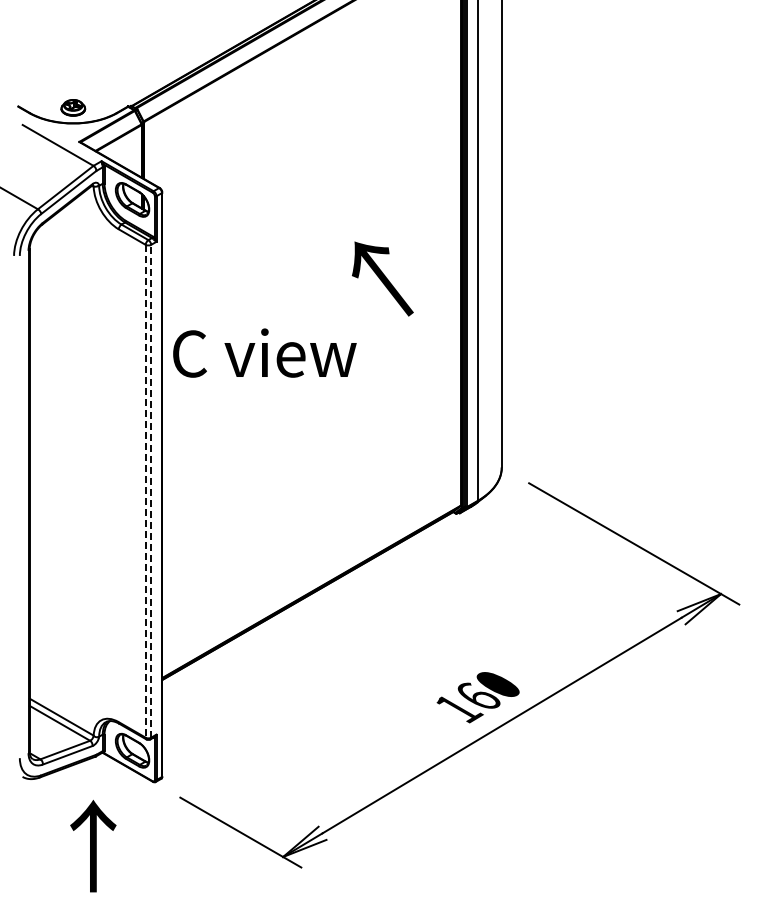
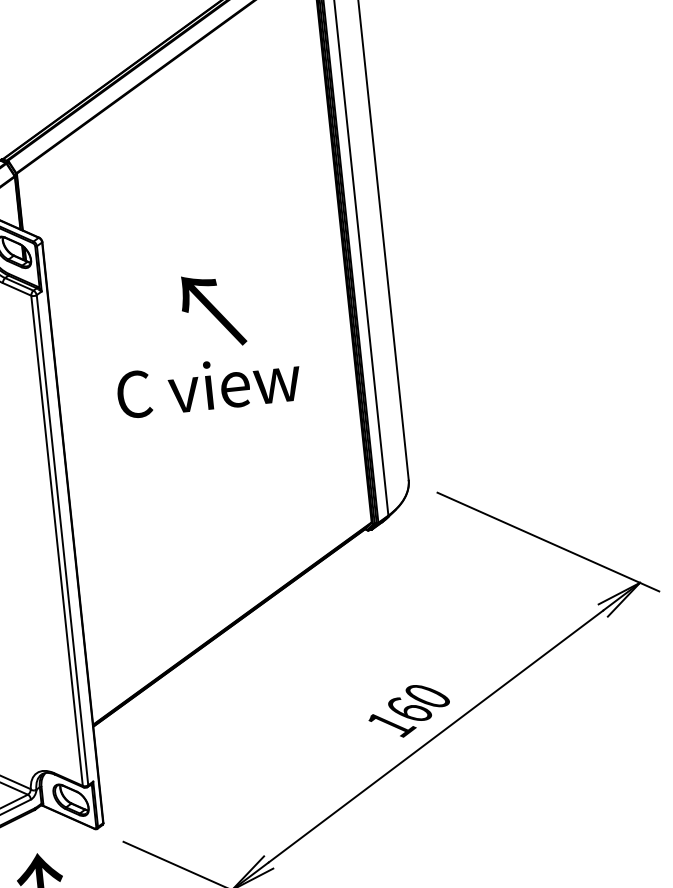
text: (382, 278) -> (212, 310), moved
text: (264, 352) -> (208, 385), moved
line: (151, 490) -> (62, 539), dashed -> solid
line: (145, 491) -> (56, 541), dashed -> solid

